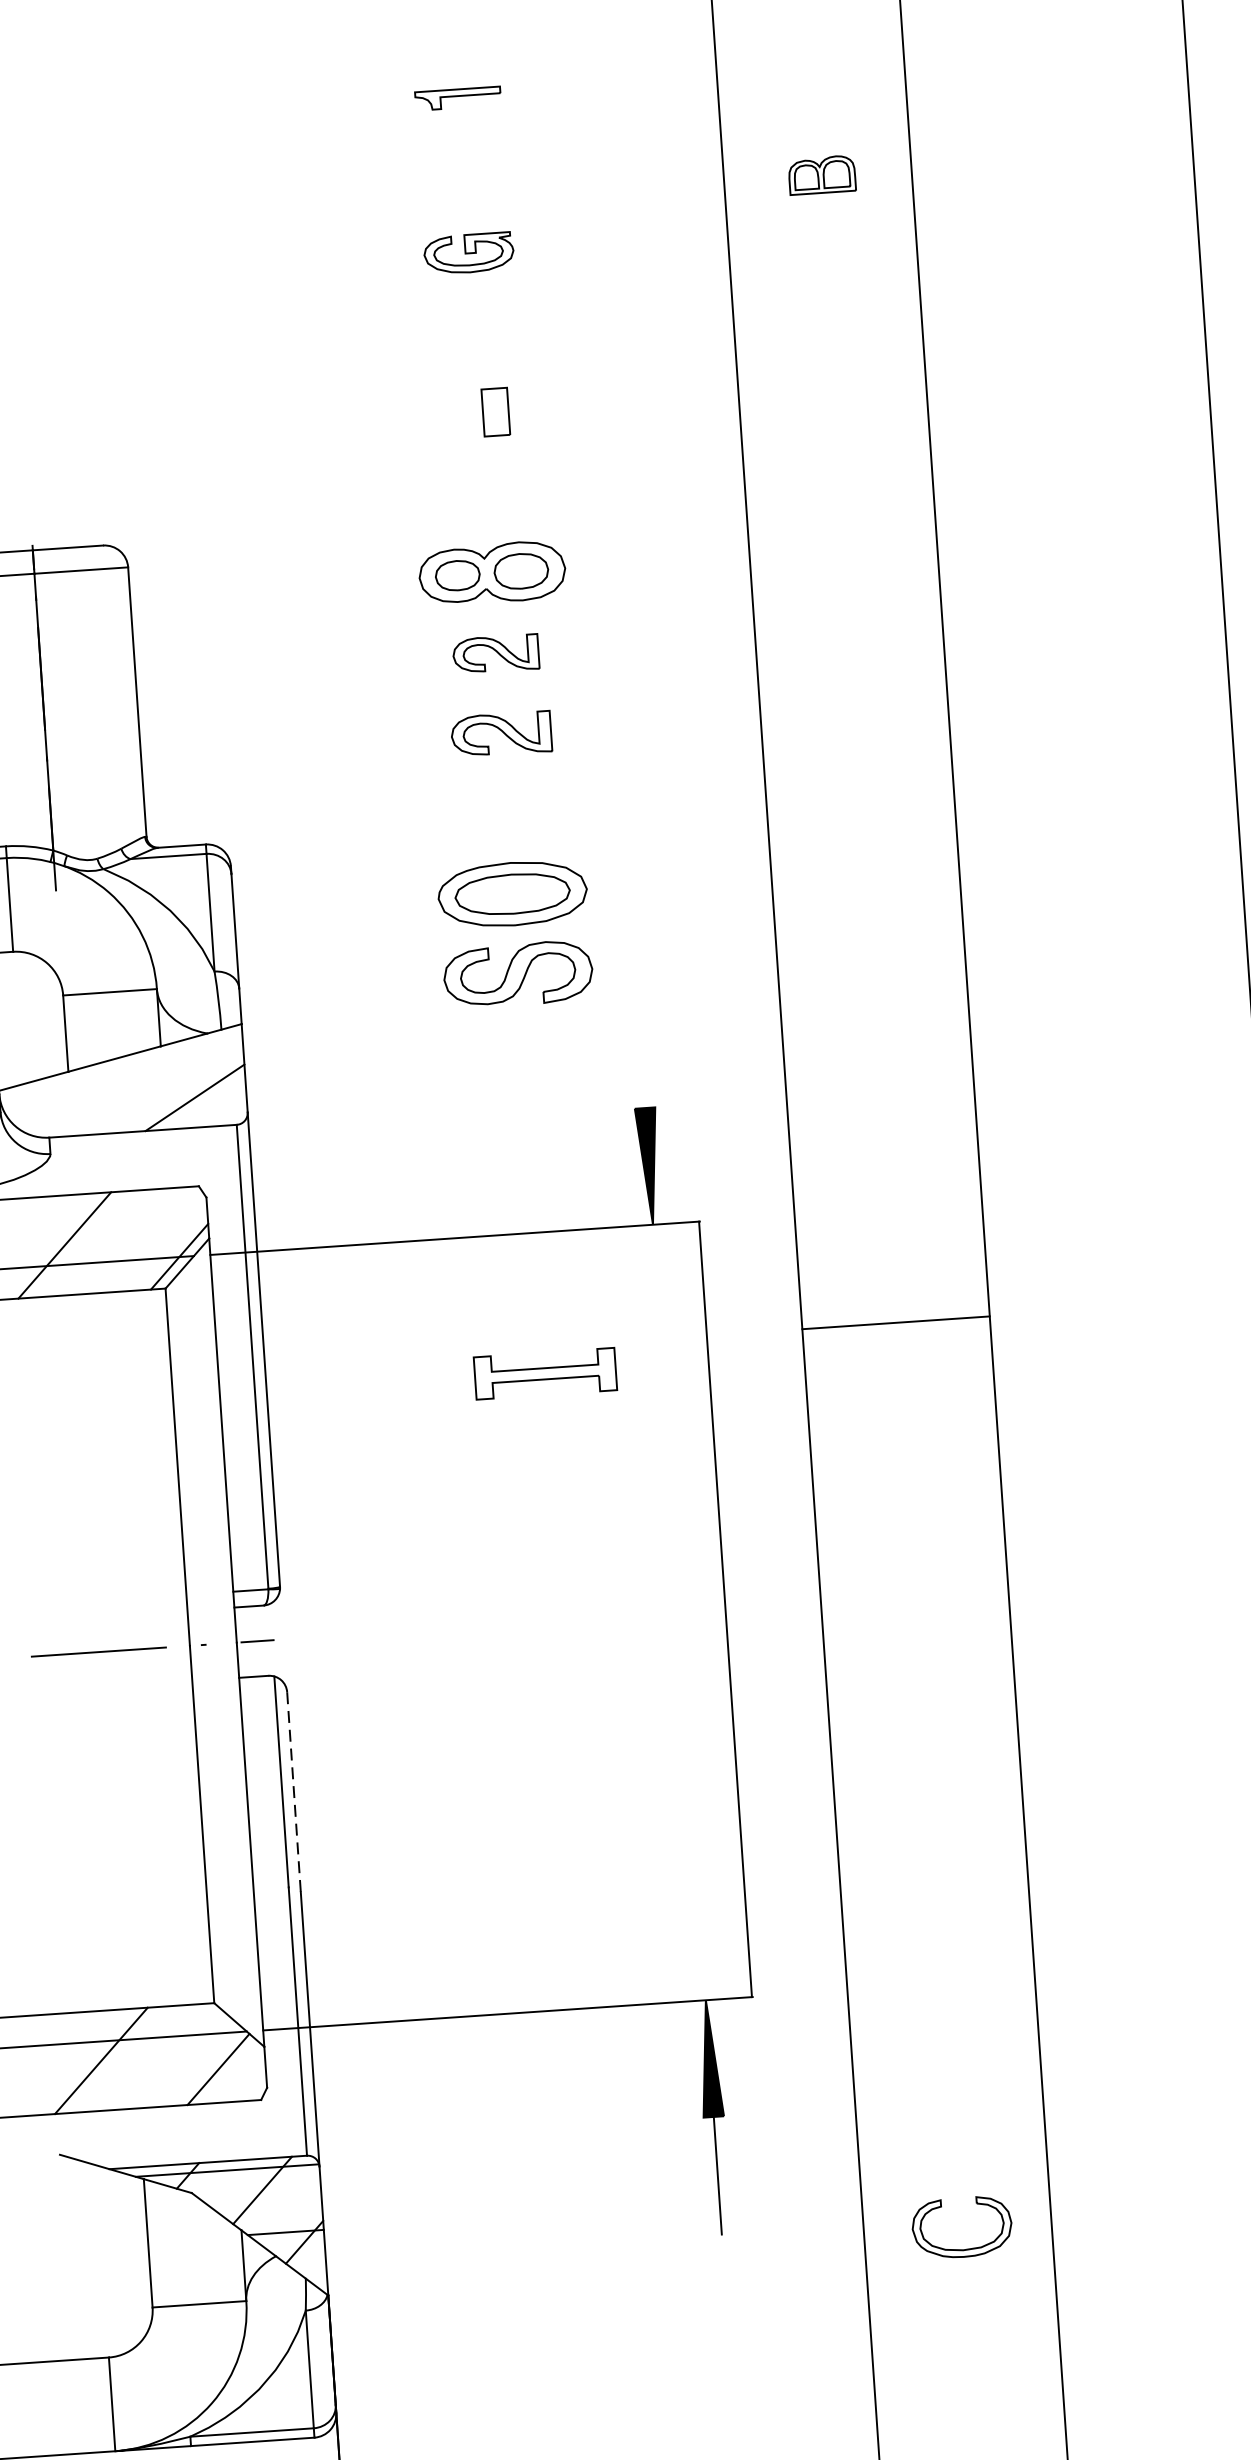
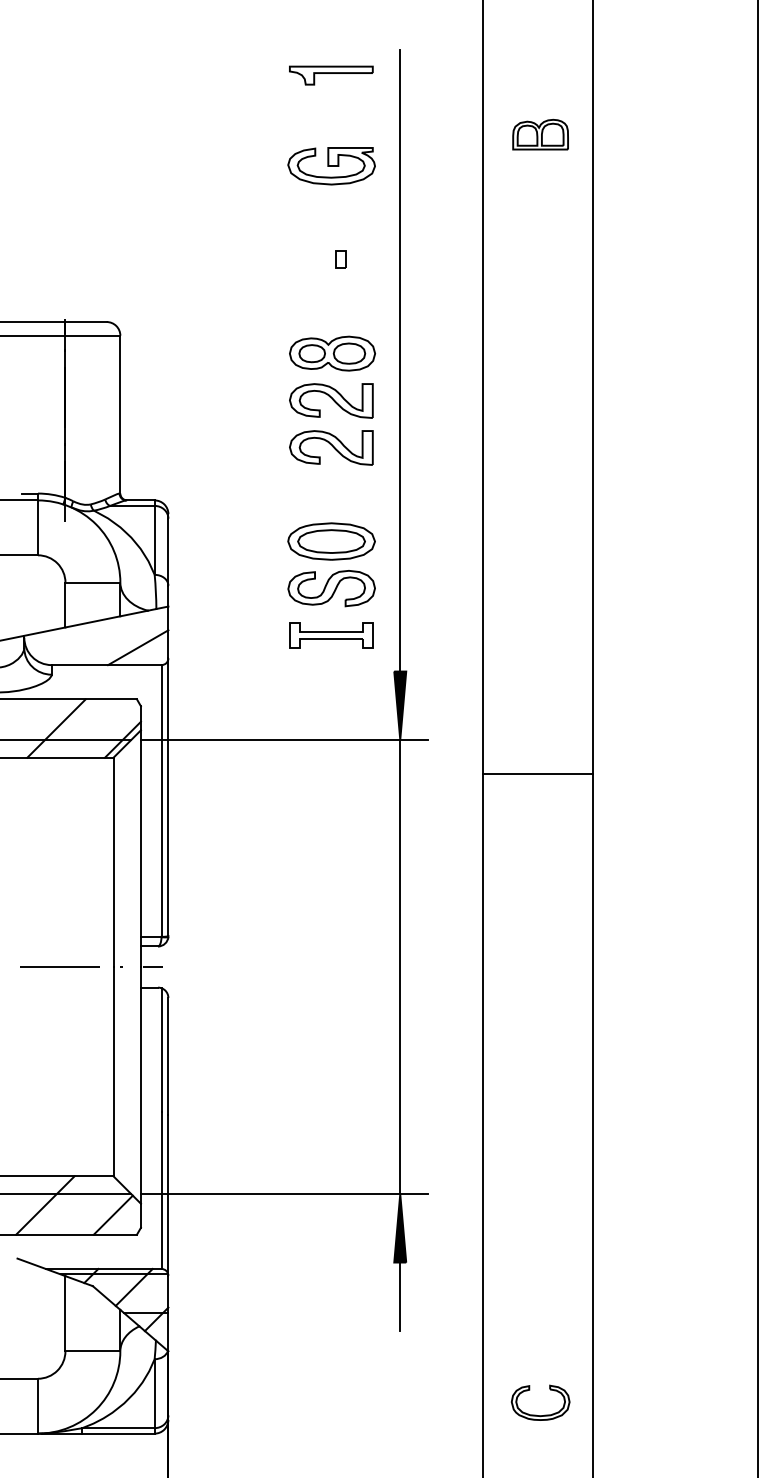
part: (458, 98) -> (331, 75), size x1.67
part: (821, 174) -> (540, 134), size x1.43
part: (468, 253) -> (331, 166), size x1.67
part: (495, 411) -> (340, 259), size x0.62
line: (609, 577) -> (400, 360), added
part: (496, 653) -> (331, 400), size x1.67
part: (501, 733) -> (331, 447), size x1.43
line: (895, 1322) -> (537, 773), moved
part: (545, 1373) -> (331, 635), moved
line: (725, 1608) -> (400, 966), moved
line: (294, 1792) -> (168, 1056), dashed -> solid
part: (956, 2247) -> (536, 1414), moved

